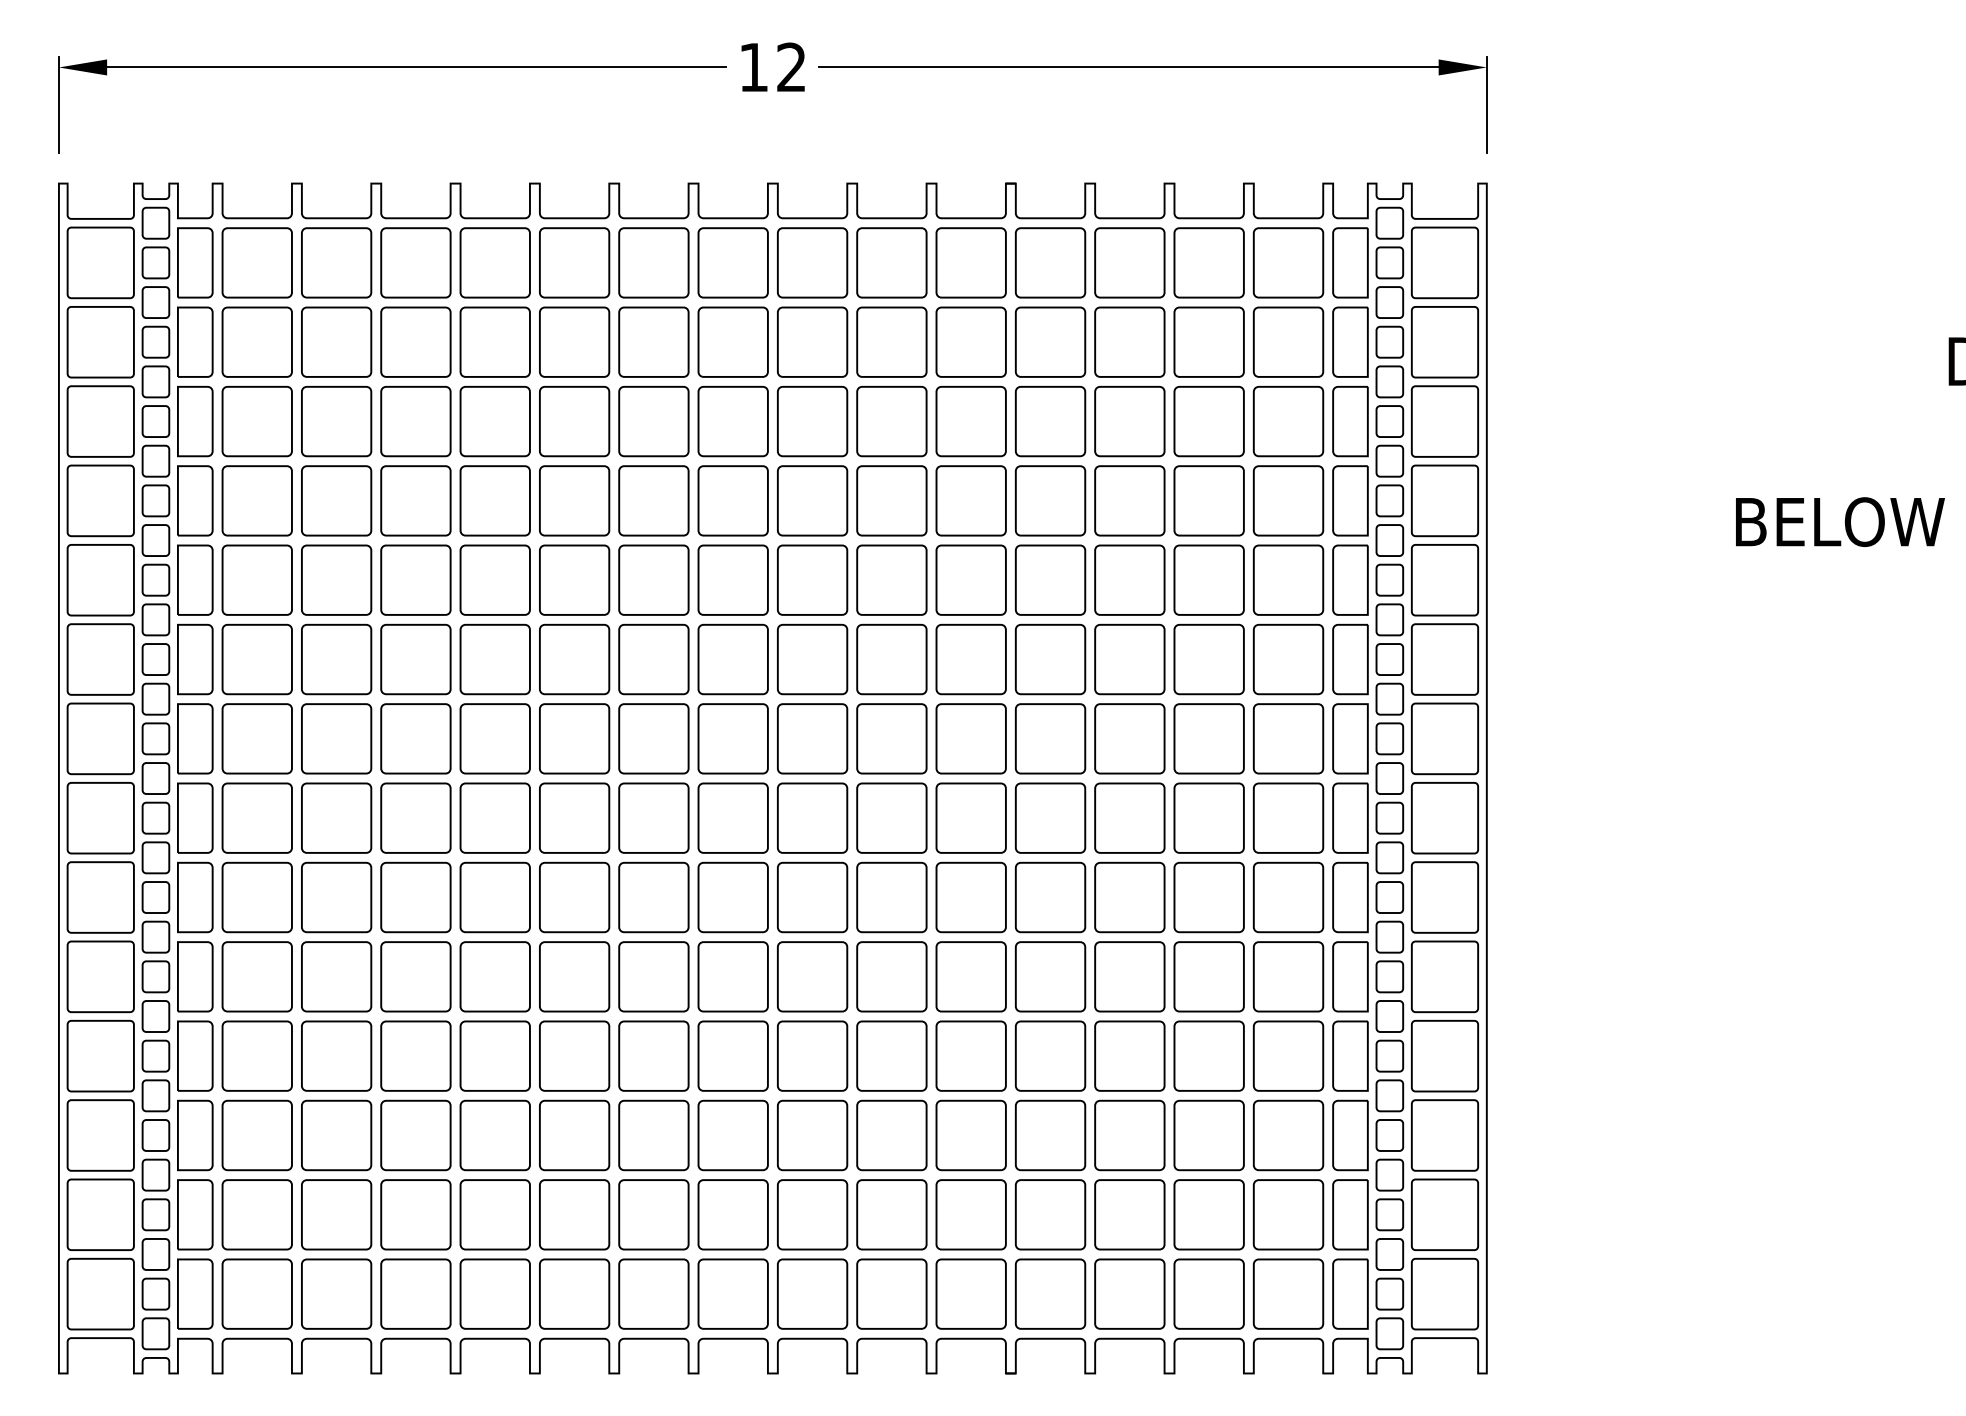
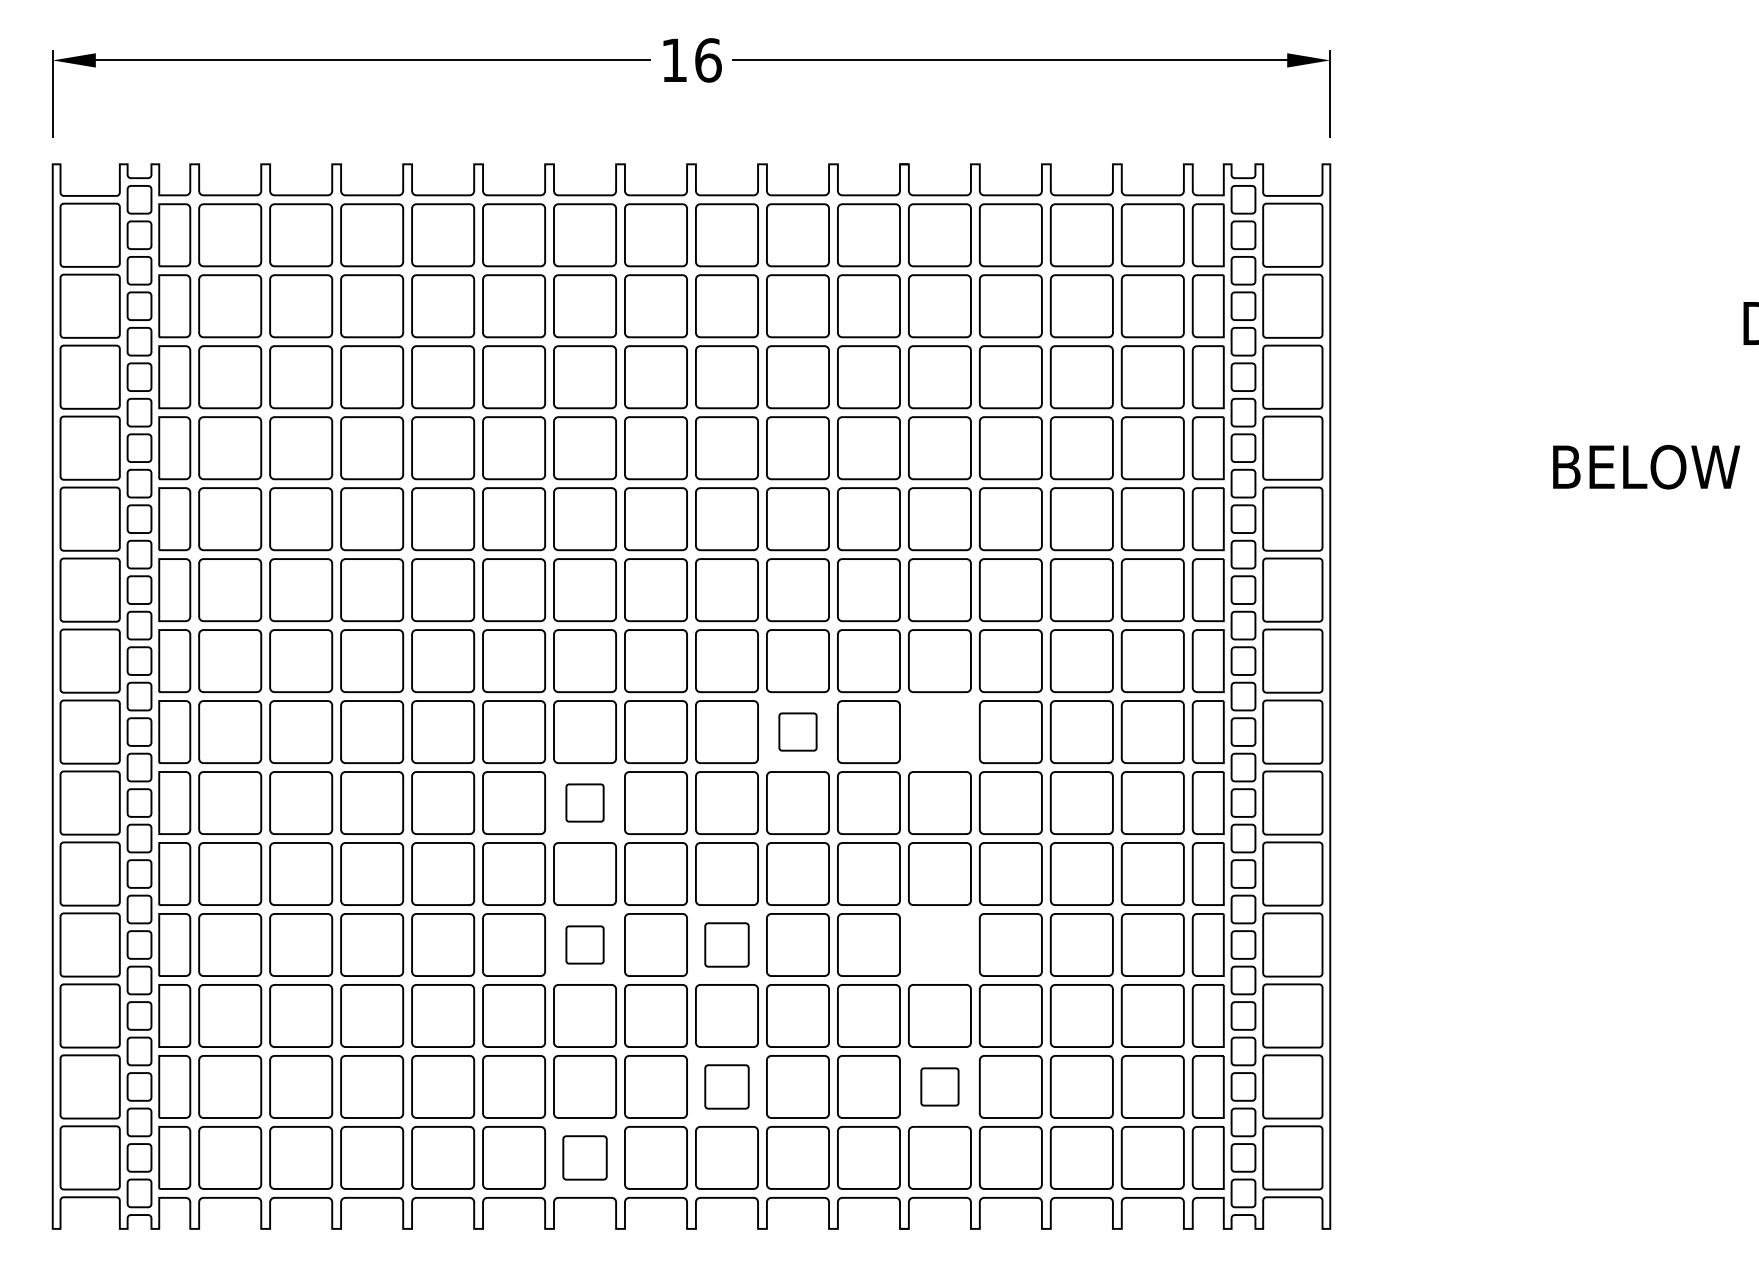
text: (791, 67) -> (708, 60), 12 -> 16
part: (891, 817) -> (797, 731), size x0.6
part: (1050, 817) -> (939, 731), removed
part: (653, 896) -> (584, 802), size x0.6
part: (653, 1055) -> (584, 944), size x0.6
part: (811, 1055) -> (726, 944), size x0.7
part: (1050, 1055) -> (939, 944), removed
part: (811, 1214) -> (726, 1086), size x0.7
part: (1050, 1214) -> (939, 1086), size x0.6
part: (653, 1293) -> (584, 1157), size x0.7

